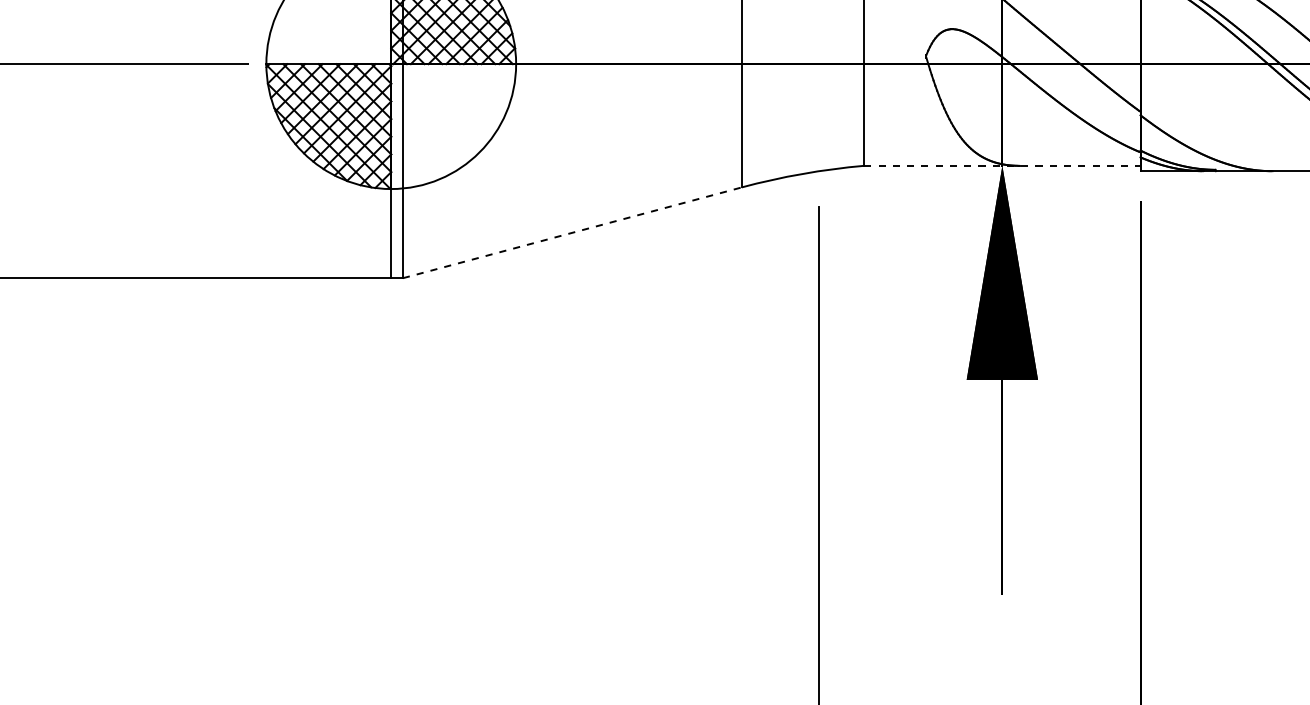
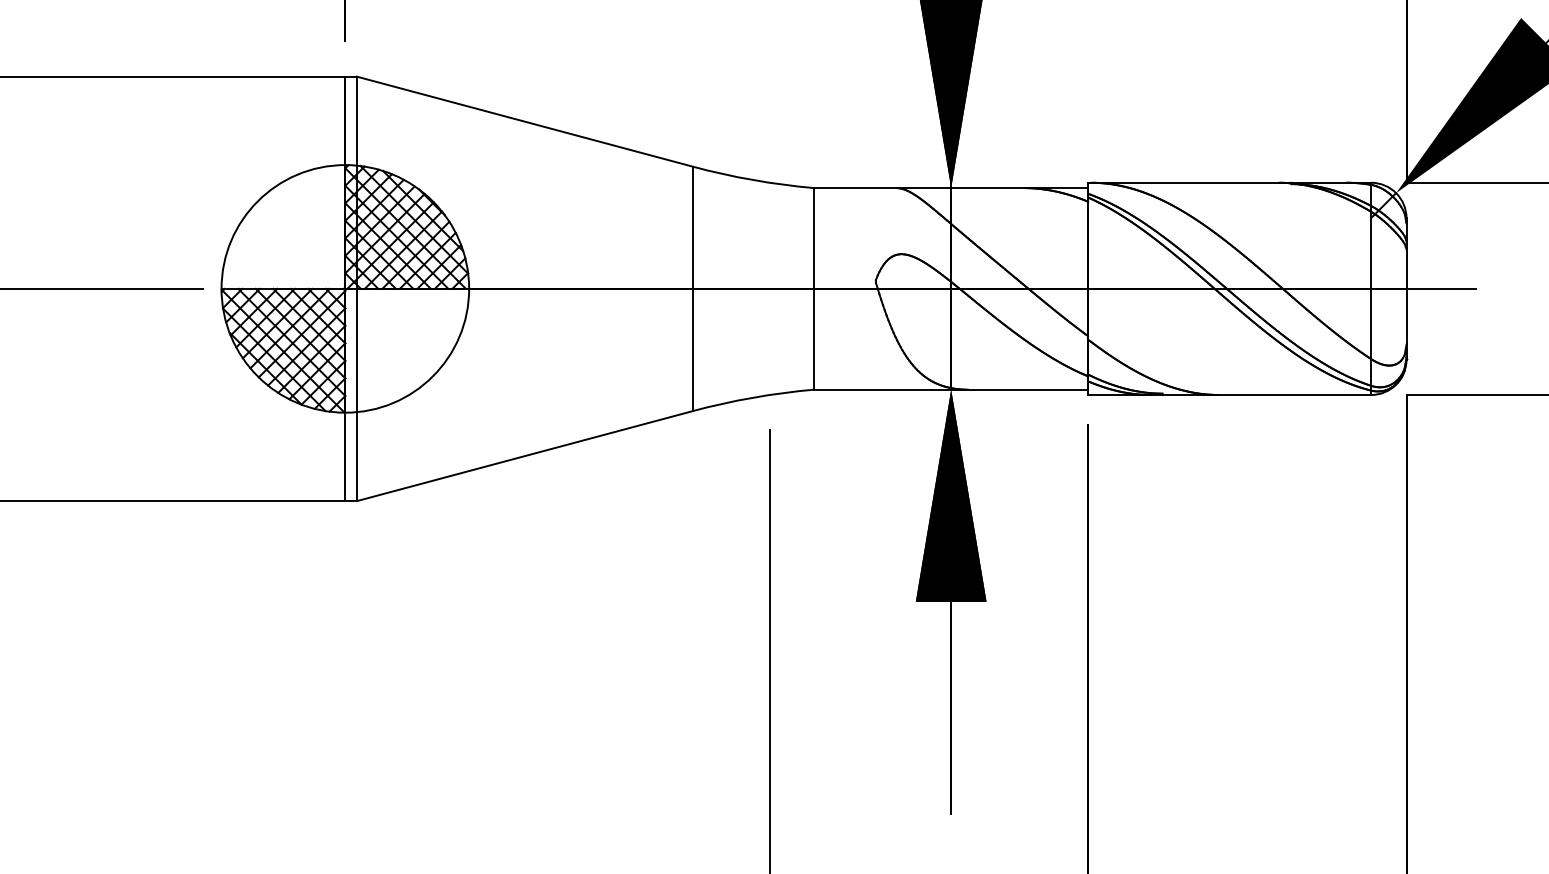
line: (1002, 165) -> (951, 389), dashed -> solid
line: (571, 233) -> (524, 456), dashed -> solid

